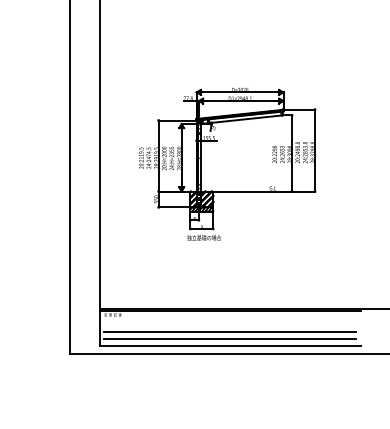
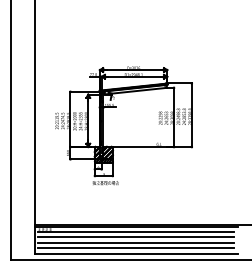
part: (227, 163) -> (123, 125), moved
line: (229, 318) -> (135, 232), added
line: (229, 325) -> (135, 237), added

